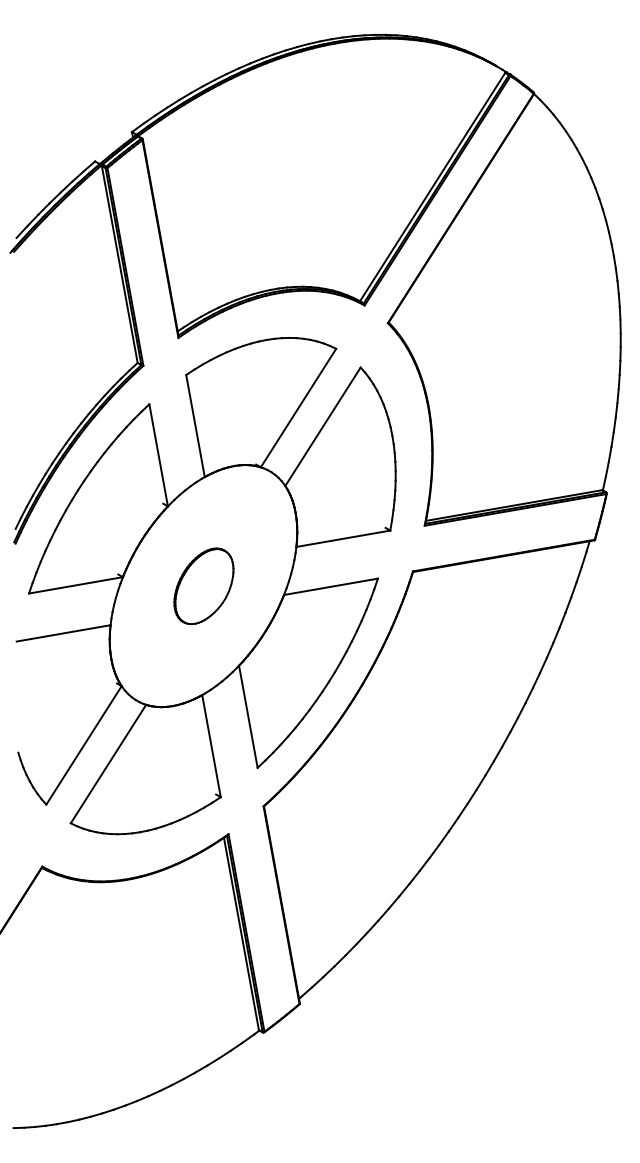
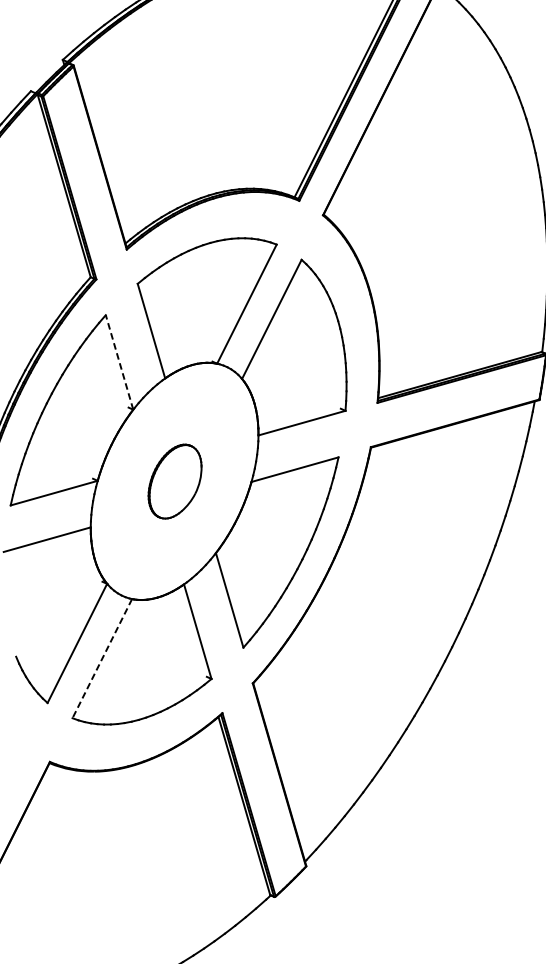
line: (158, 455) -> (119, 362), solid -> dashed
line: (108, 764) -> (102, 659), solid -> dashed

